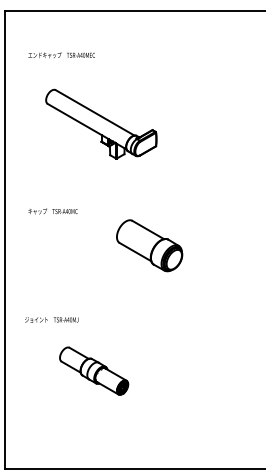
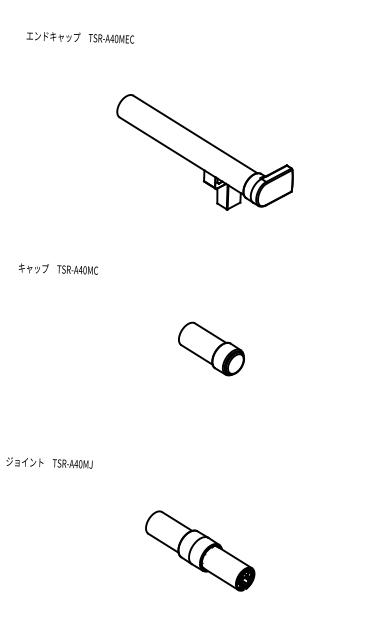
part: (101, 123) -> (205, 151), moved
text: (52, 211) -> (57, 269), moved
part: (149, 245) -> (211, 348), size x0.62
part: (94, 370) -> (200, 549), moved

